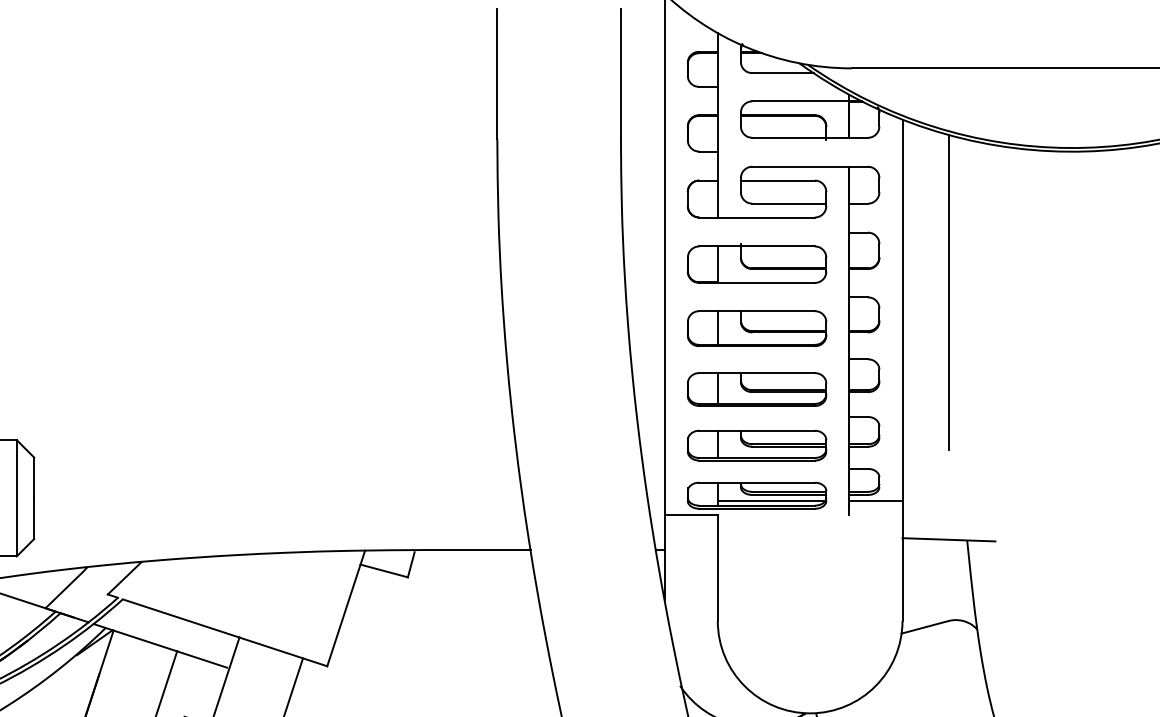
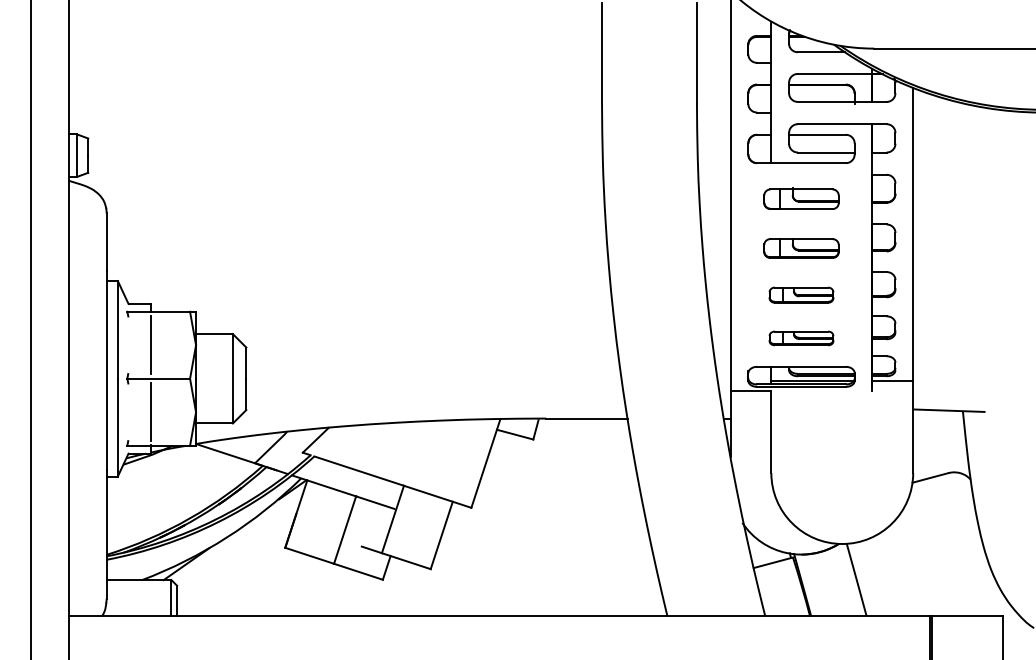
part: (757, 263) -> (801, 198), size x0.7
line: (948, 292) -> (948, 220), removed
part: (757, 328) -> (801, 248), size x0.7
part: (757, 388) -> (801, 294), size x0.6
part: (757, 445) -> (801, 338), size x0.6

